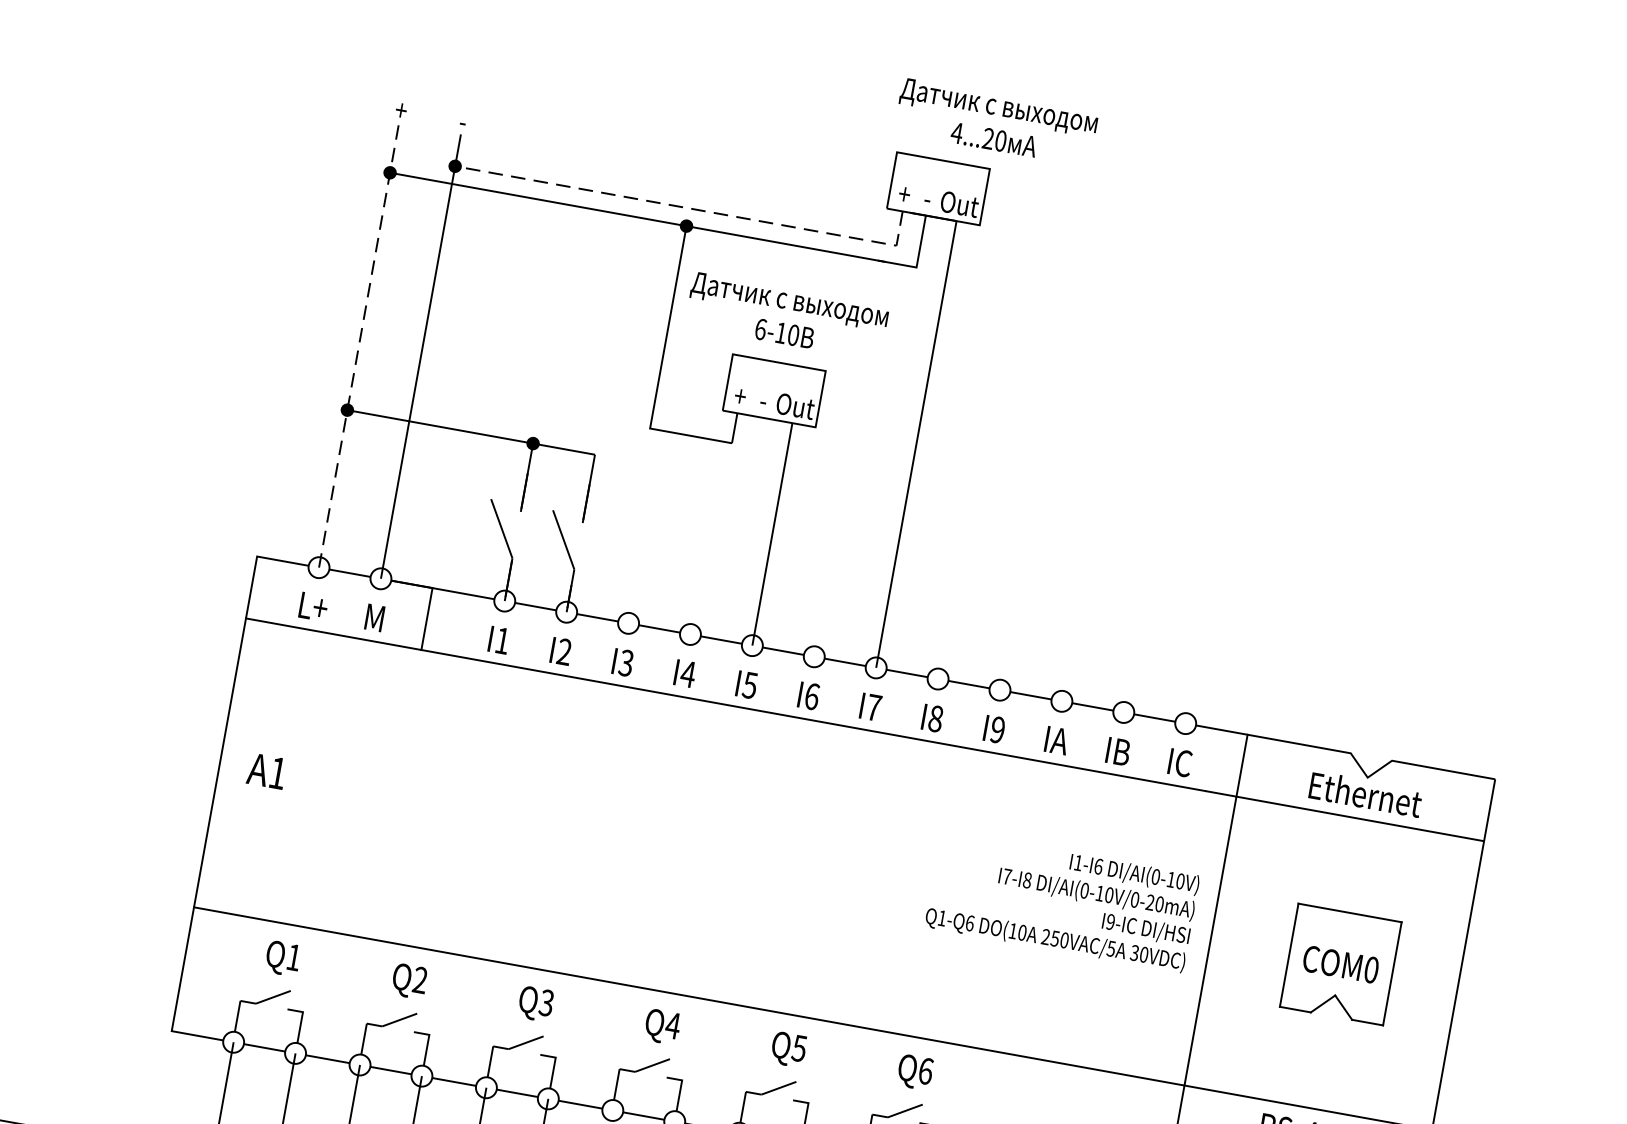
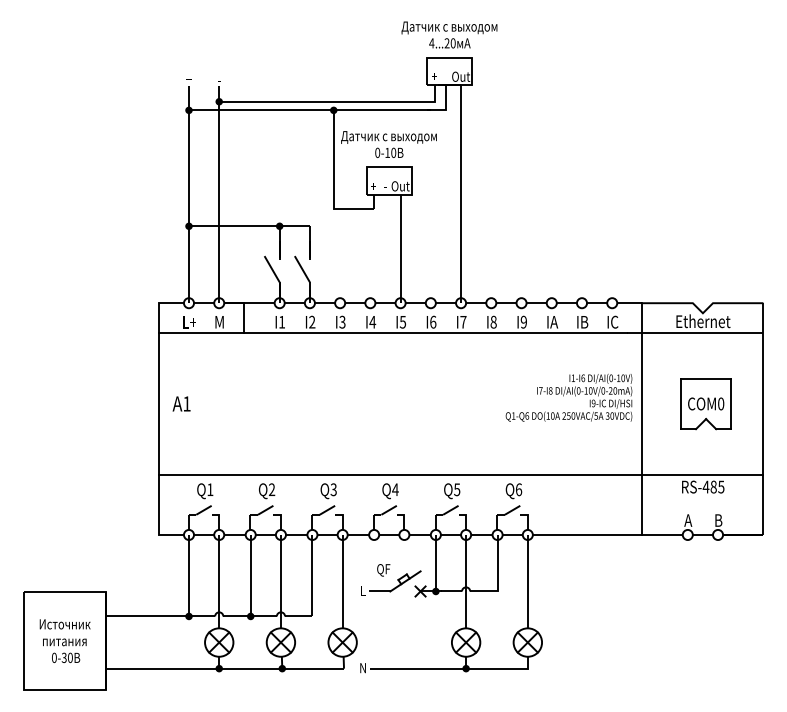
text: (996, 121) -> (449, 34), moved
line: (693, 208) -> (335, 101), dashed -> solid
text: (760, 328) -> (377, 152), 6-10 -> 0-10
line: (360, 345) -> (189, 194), dashed -> solid

